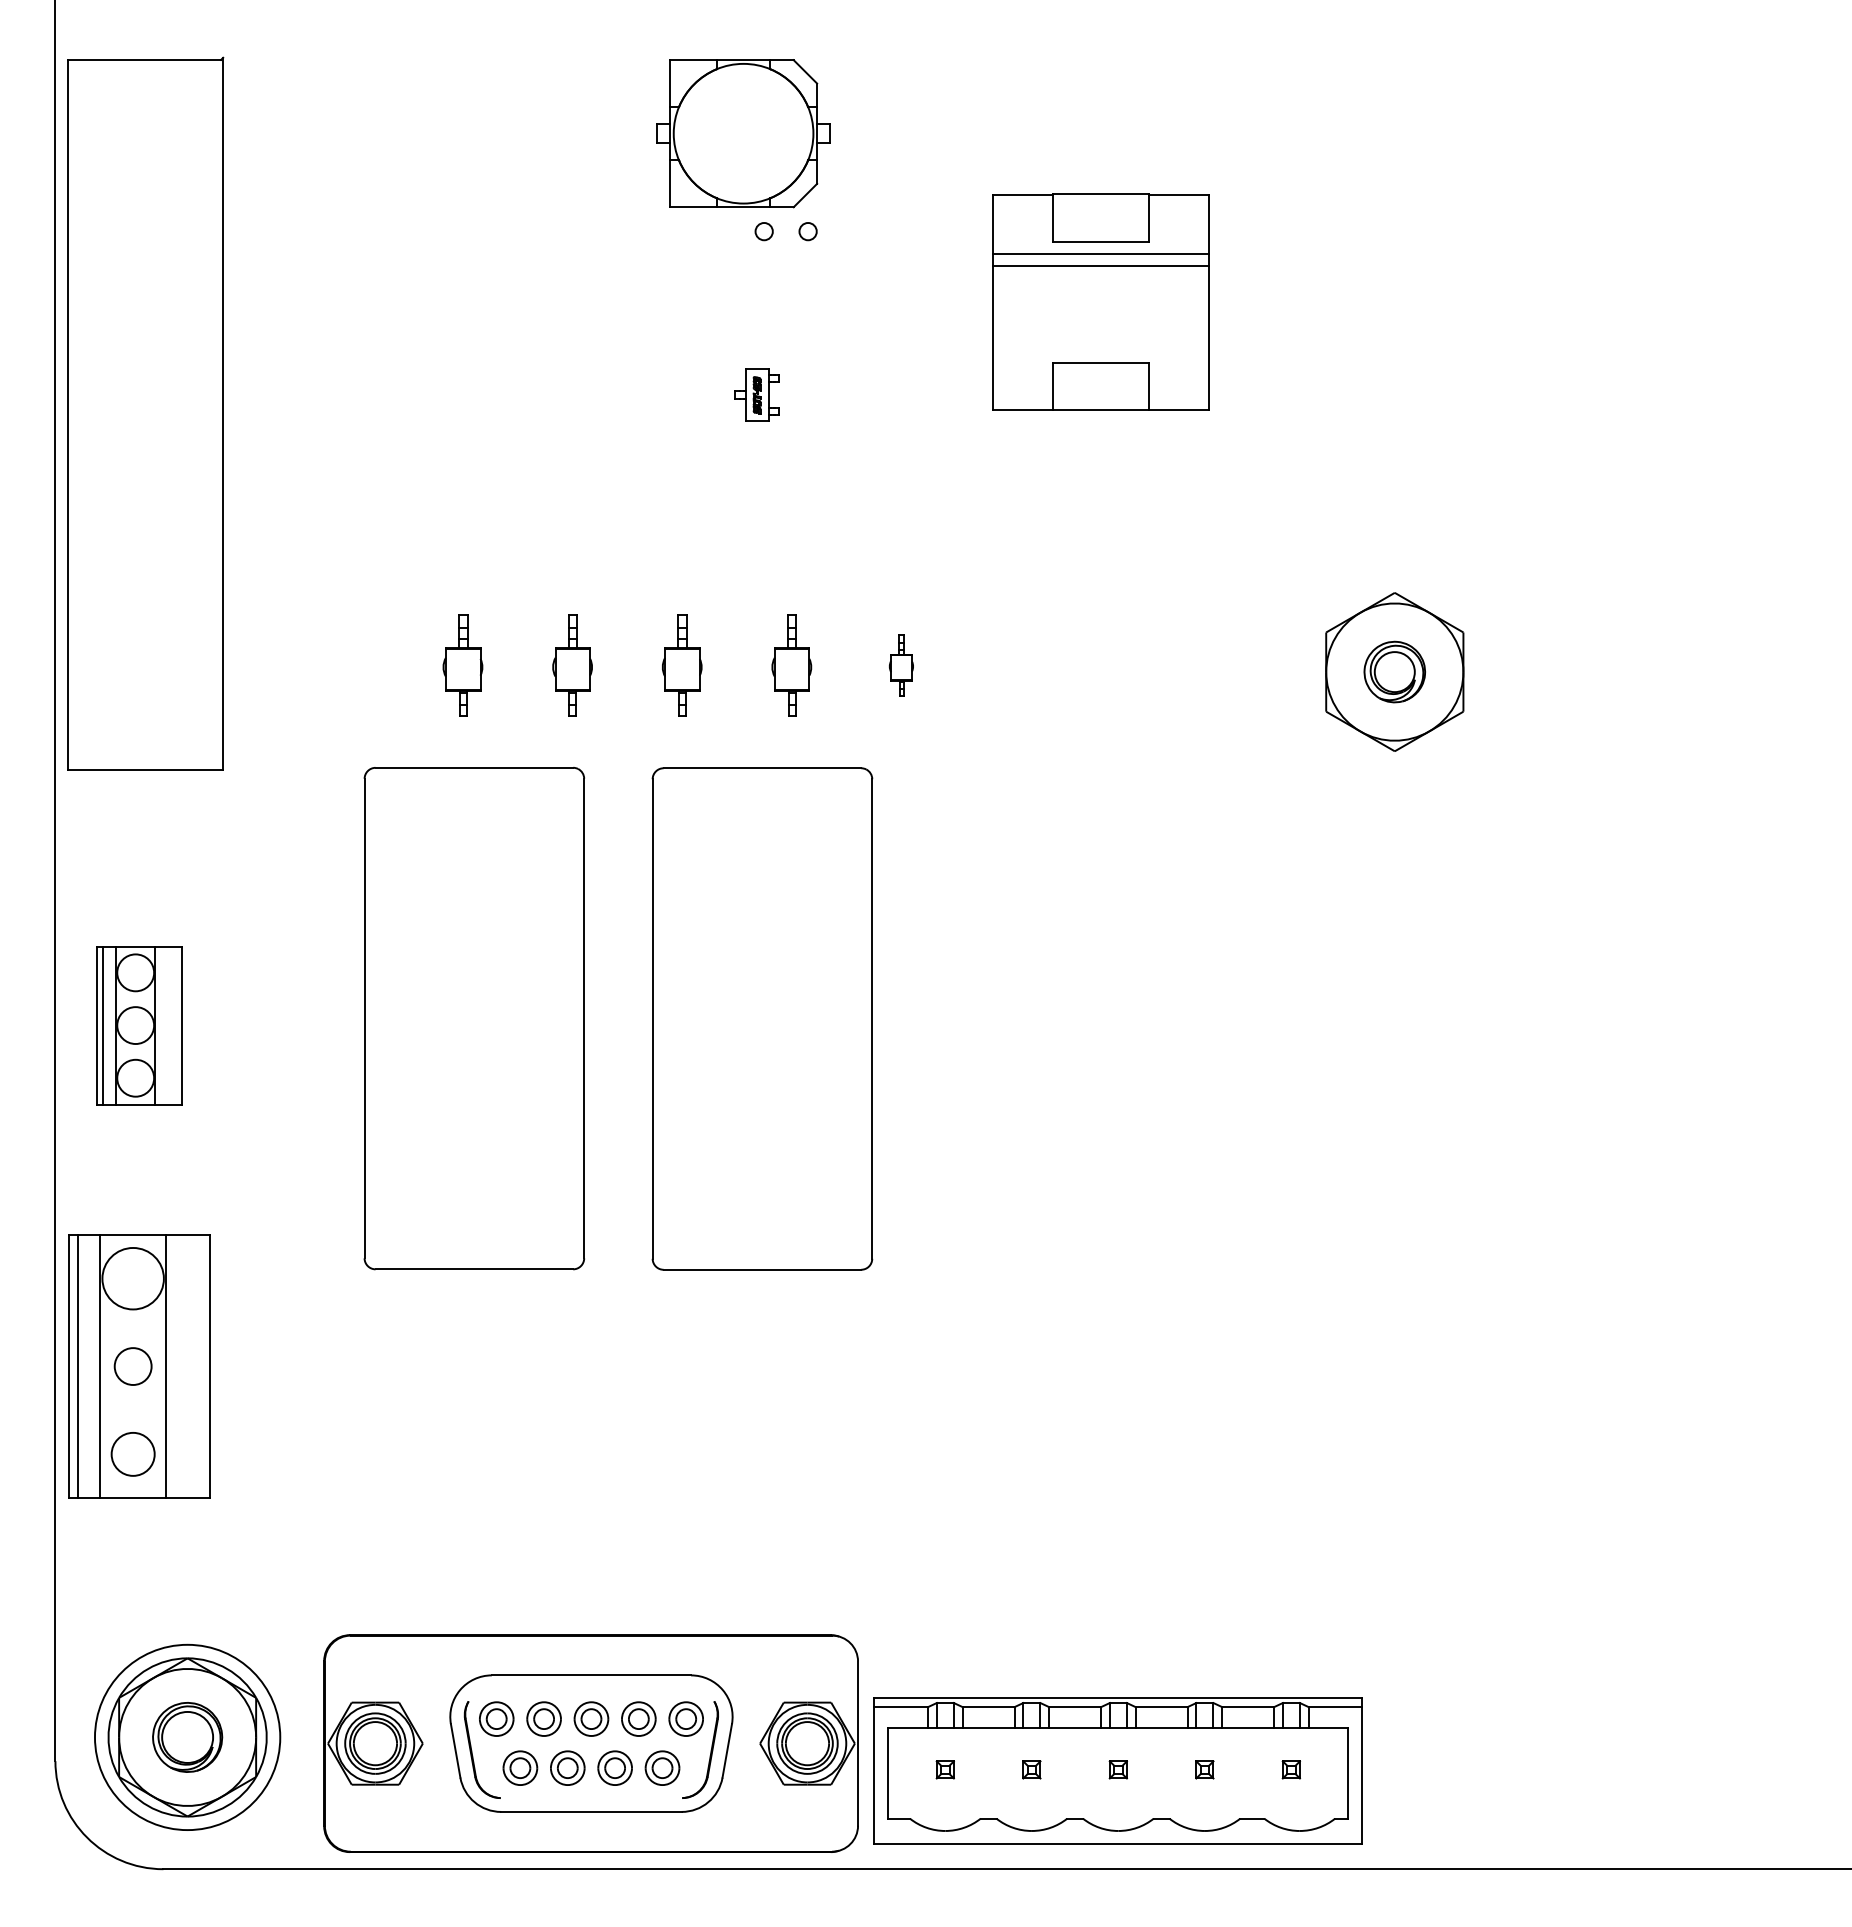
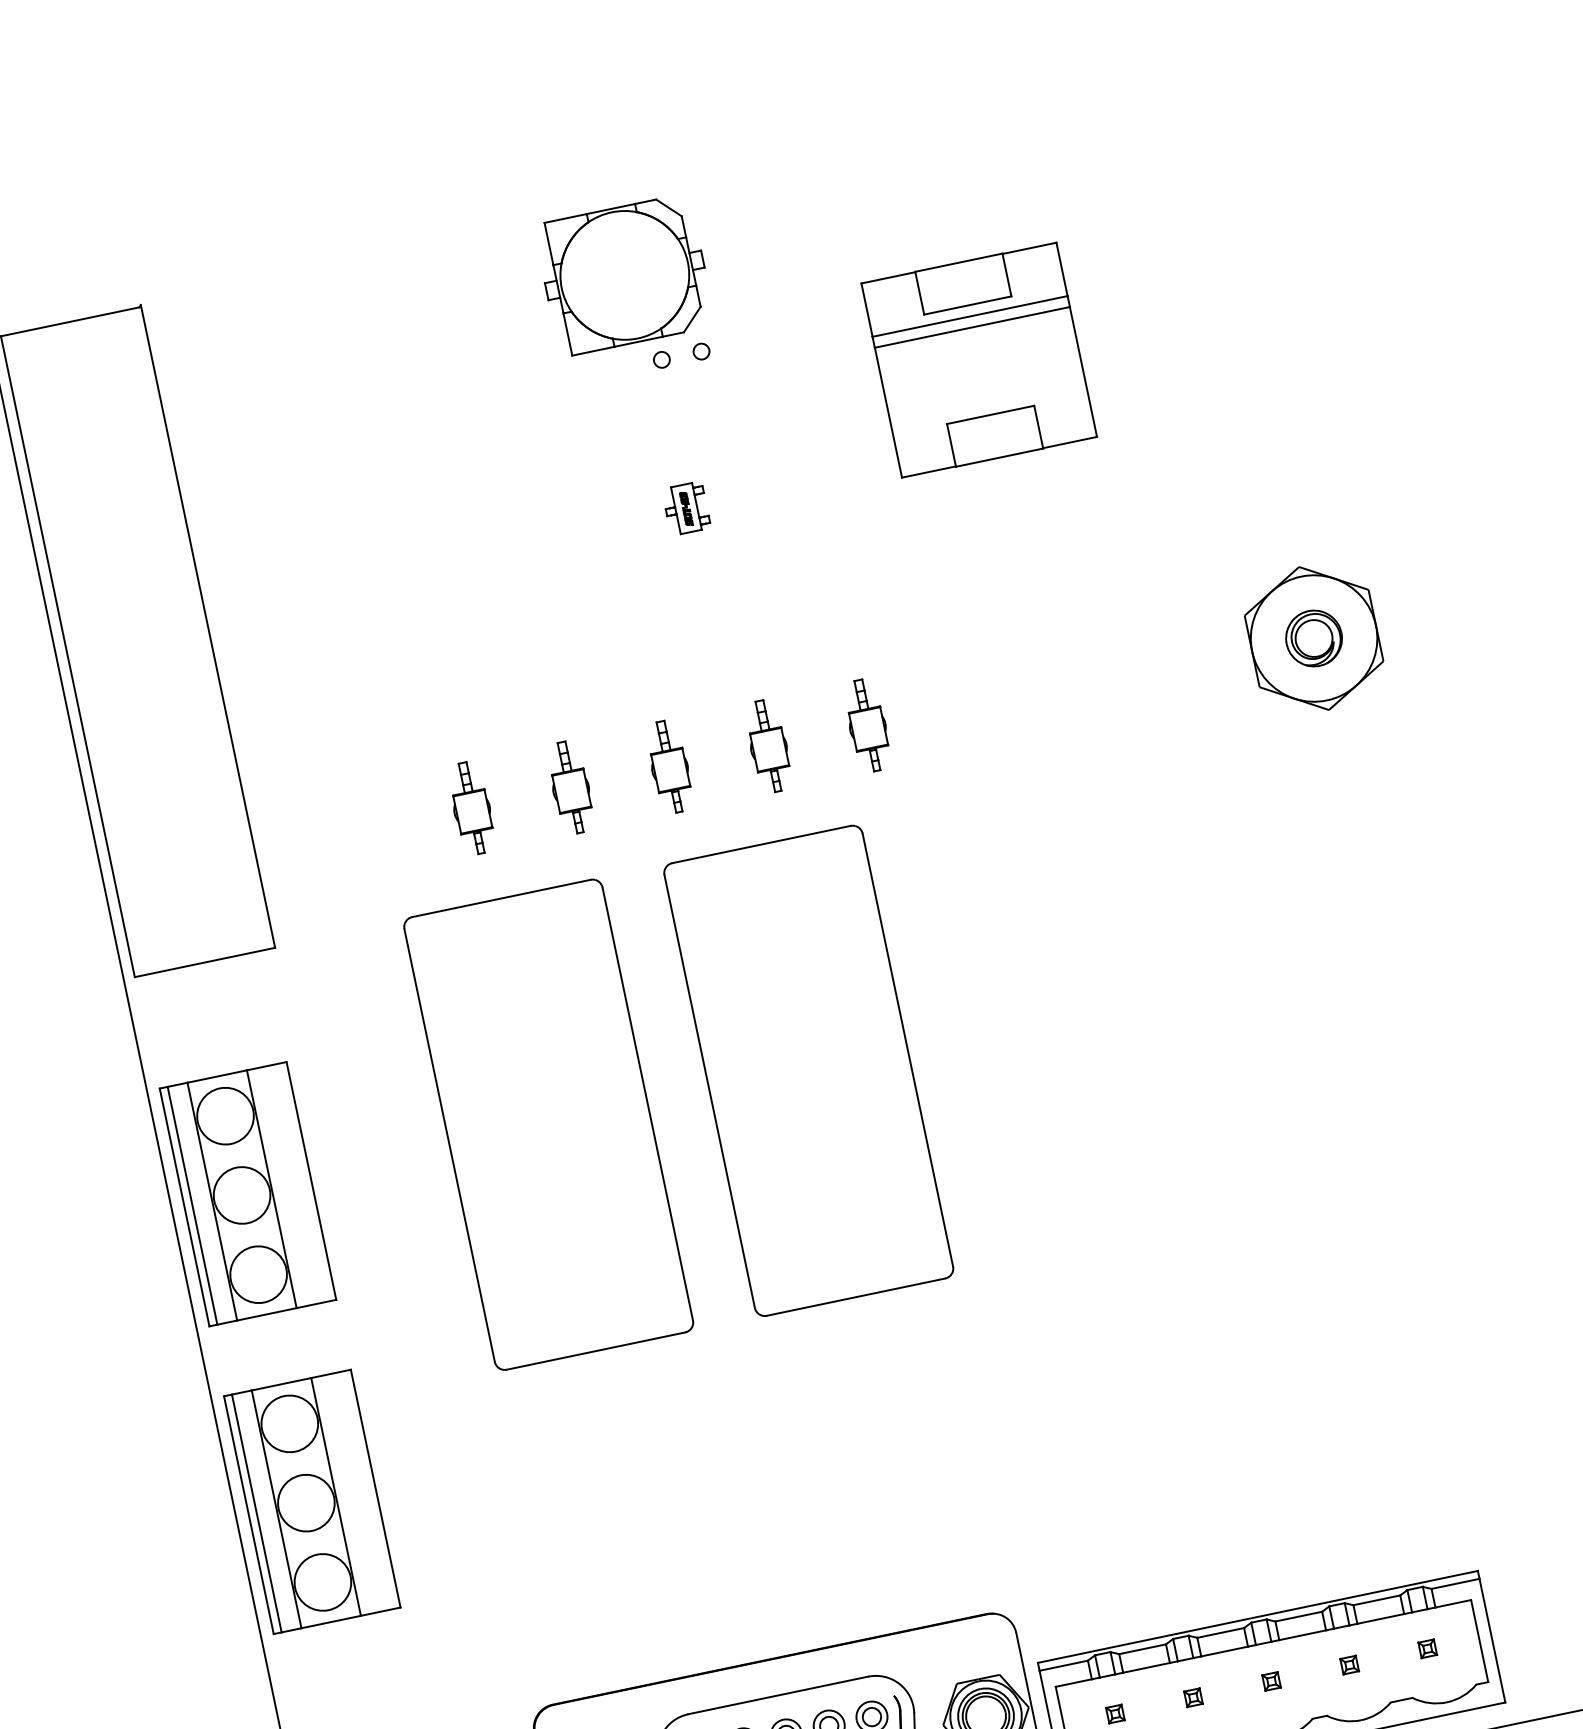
part: (901, 665) -> (867, 725), size x1.67
part: (139, 1025) -> (247, 1194), size x1.67
circle: (132, 1366) -> (305, 1503), size x1.67
circle: (132, 1454) -> (322, 1582), size x1.43

